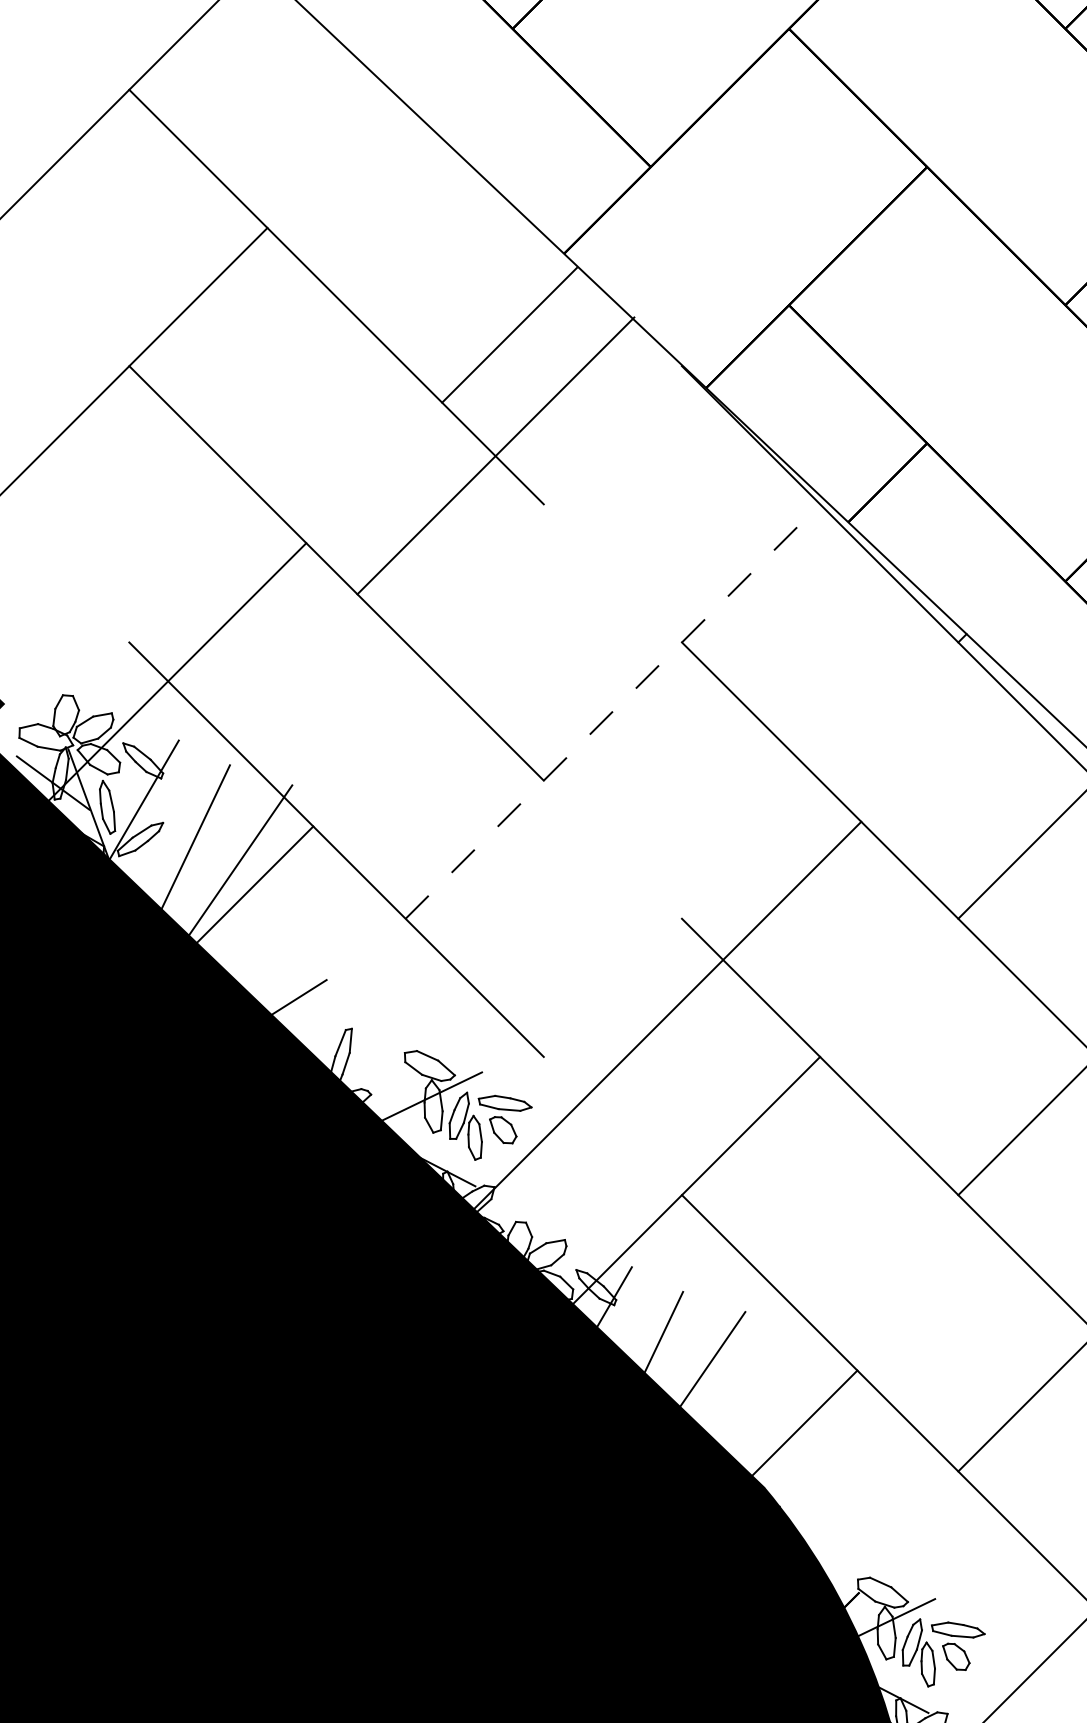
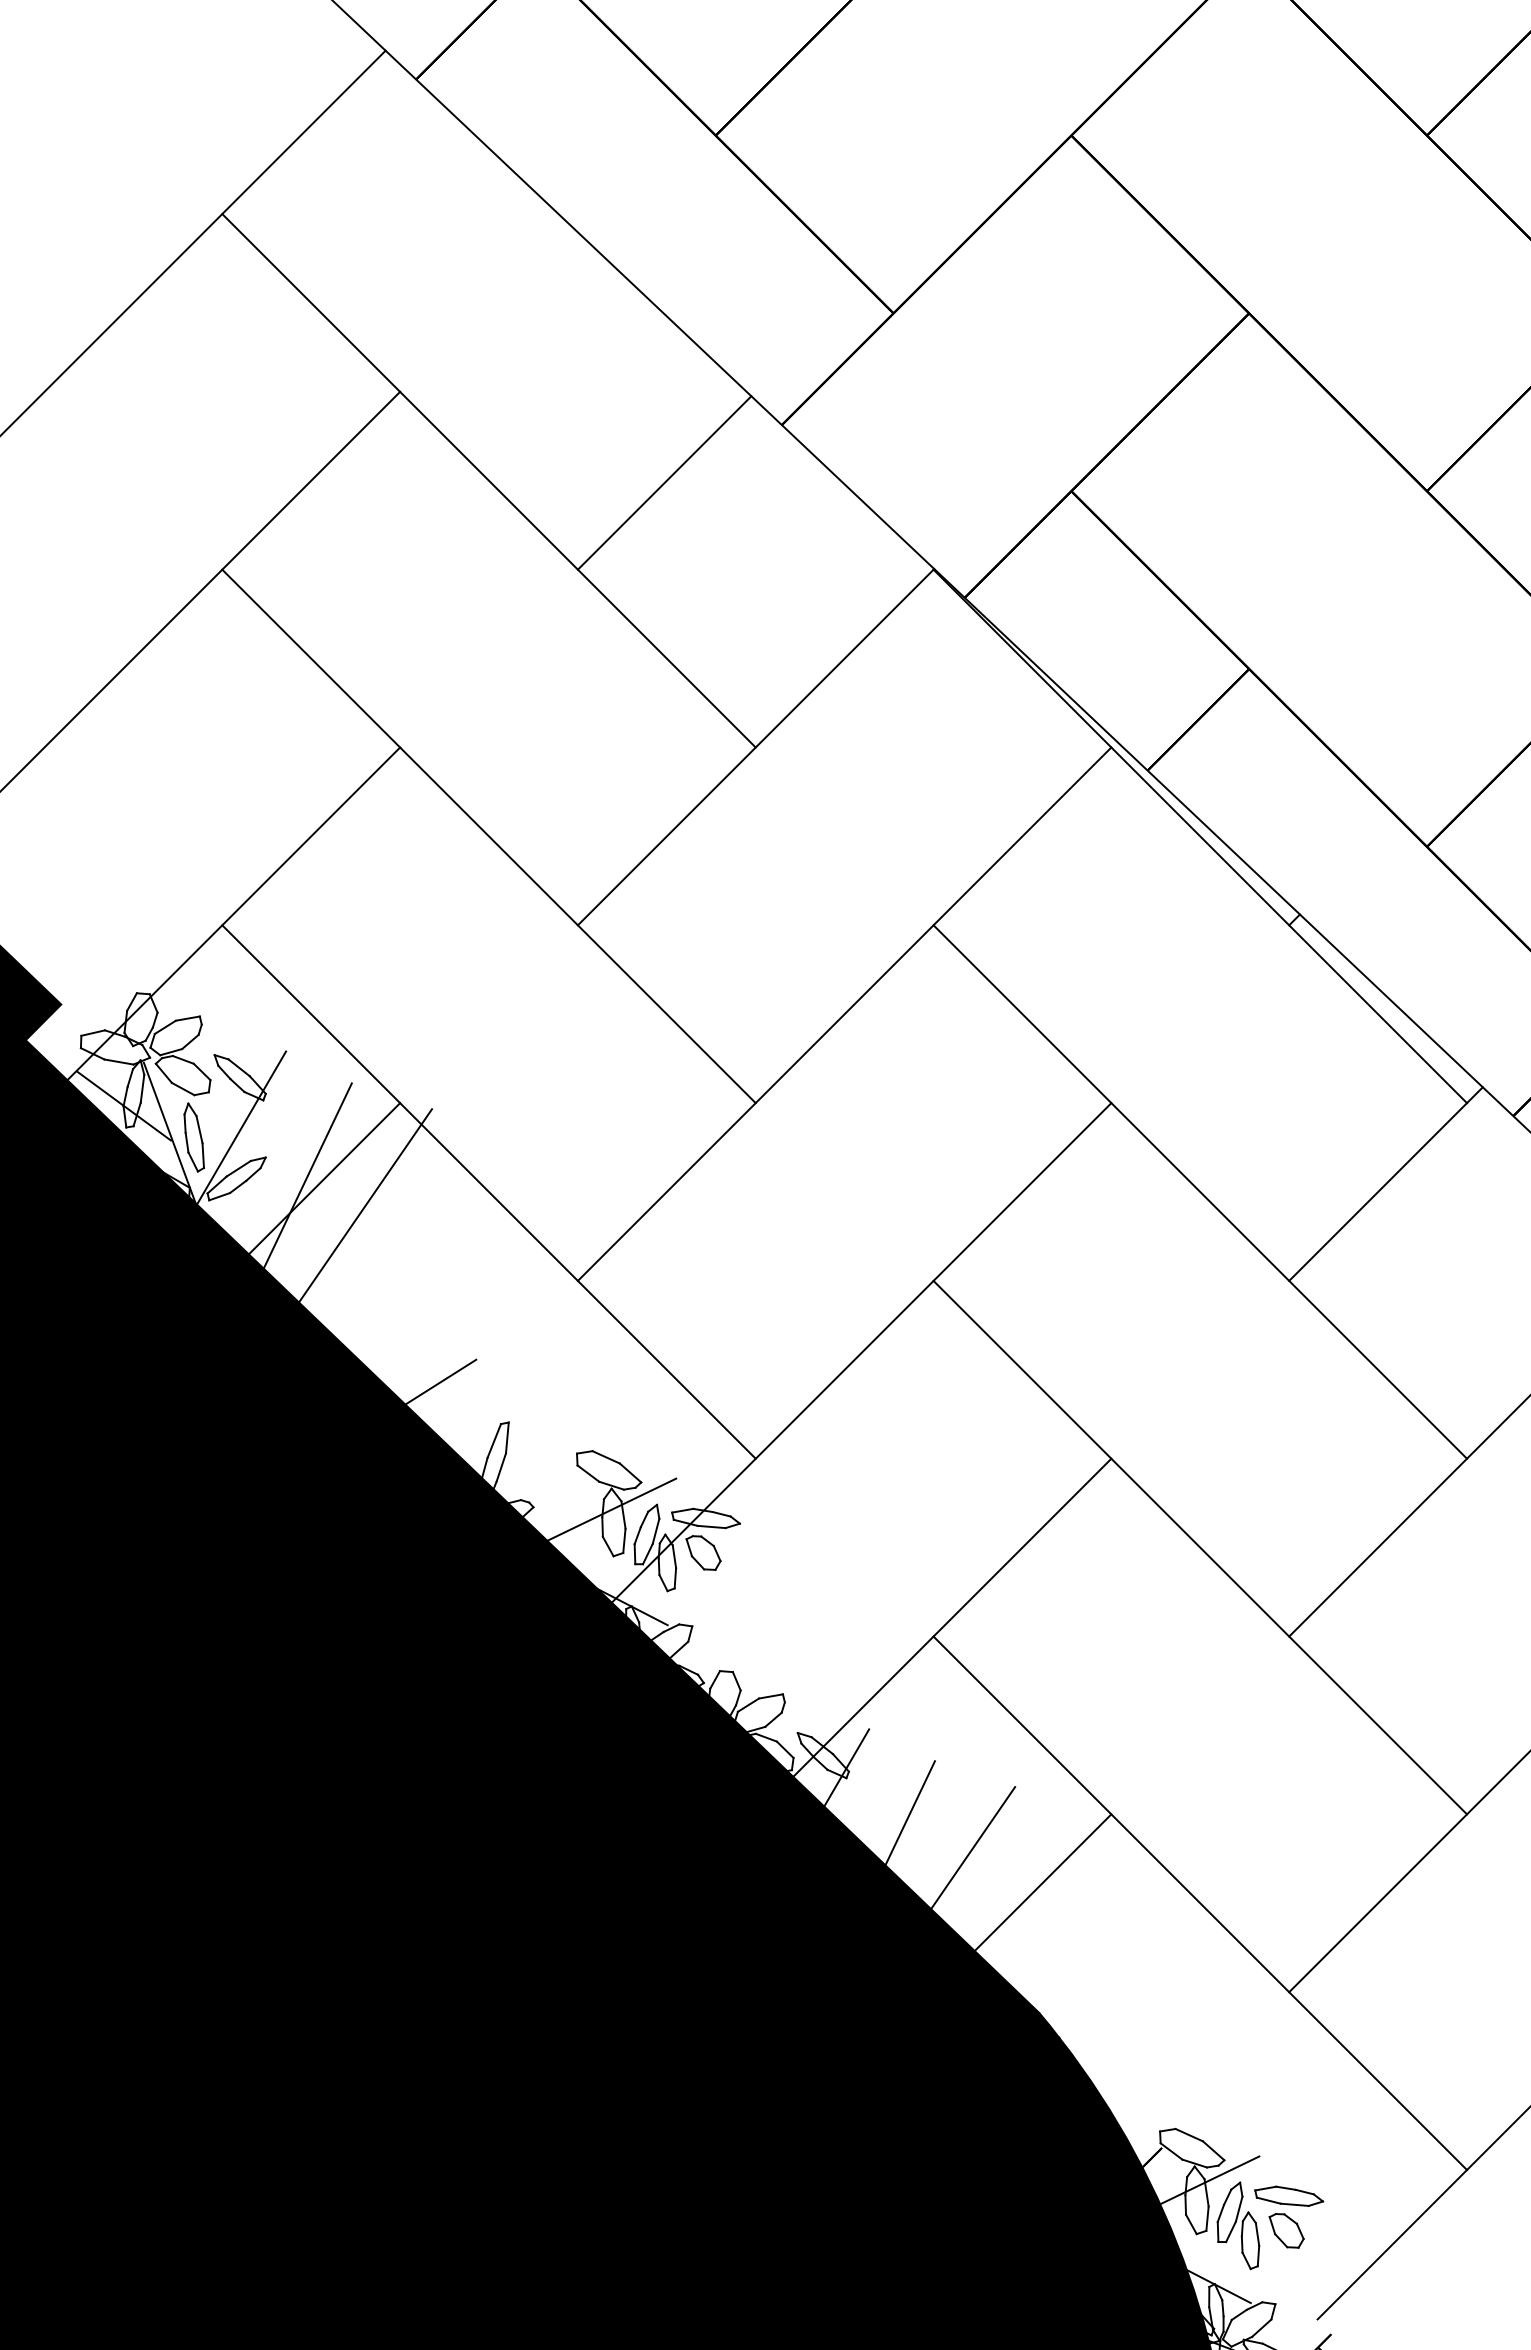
line: (509, 334) -> (664, 482), moved
line: (495, 456) -> (755, 747), moved
line: (176, 672) -> (233, 913), moved
line: (612, 711) -> (844, 1013), dashed -> solid
line: (254, 885) -> (324, 1178), moved
line: (667, 1015) -> (861, 1352), moved
line: (803, 1423) -> (1042, 1882), moved

